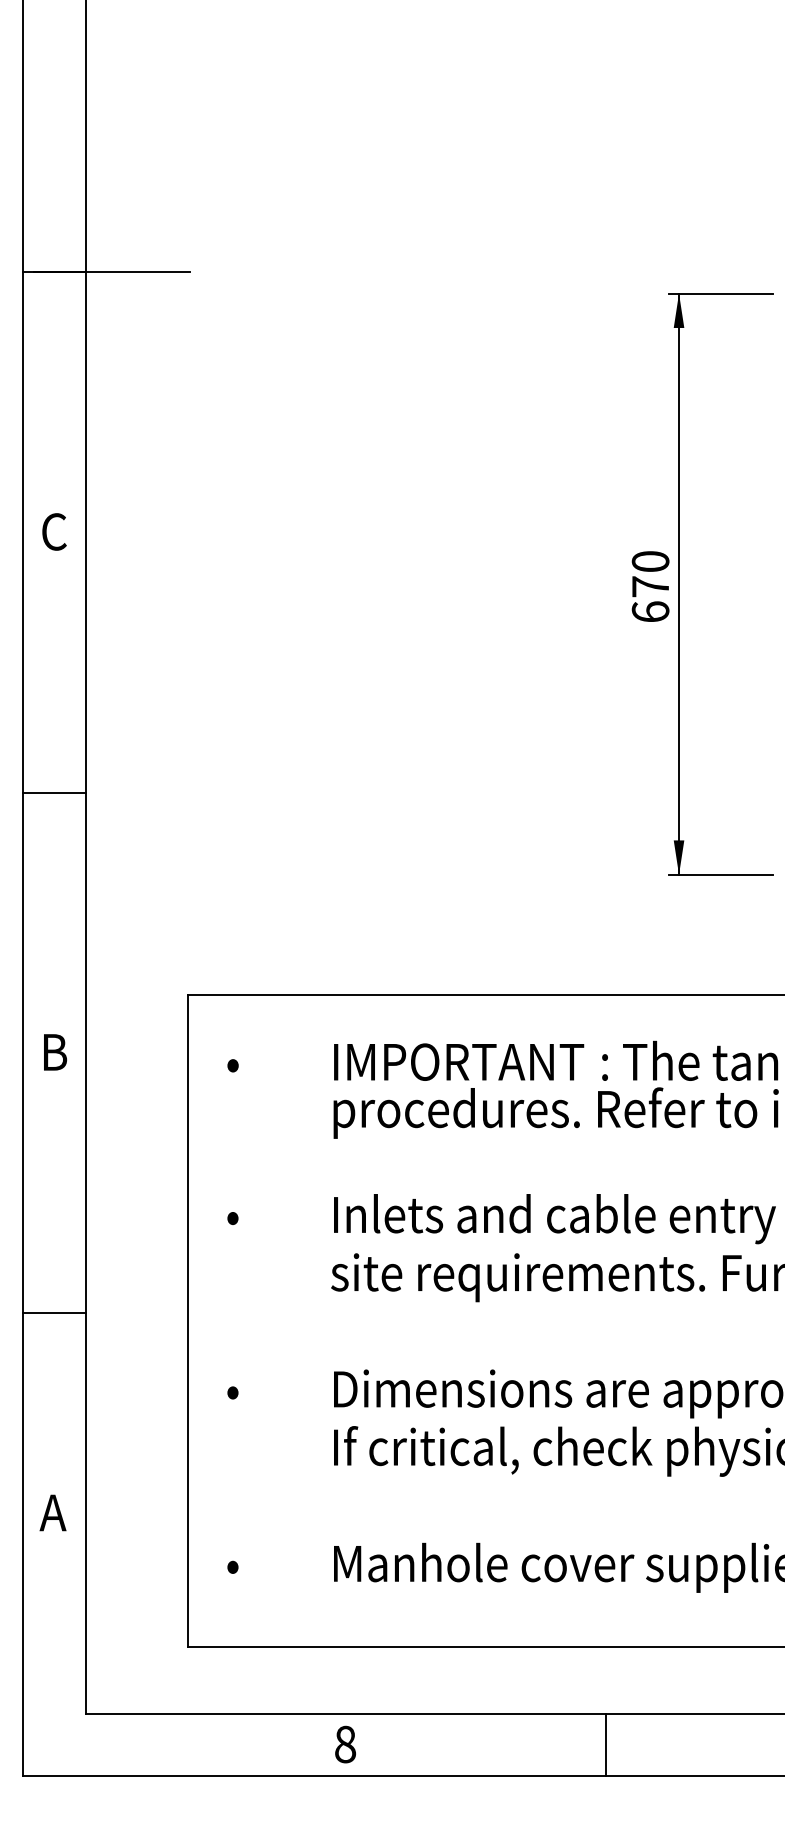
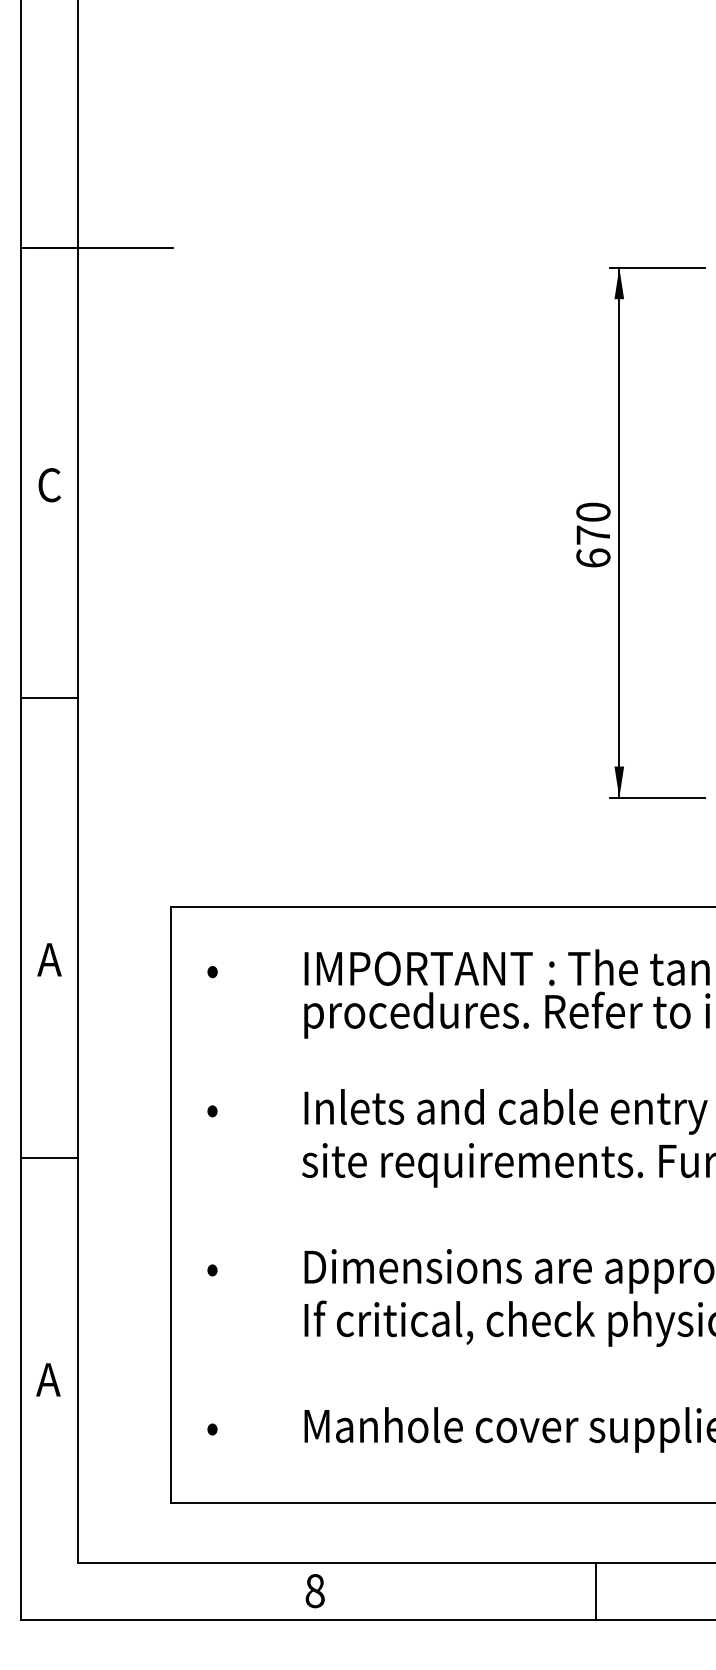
line: (54, 792) -> (49, 697), moved
text: (54, 1052) -> (49, 959), B -> A
line: (54, 1312) -> (49, 1158), moved
line: (605, 1743) -> (595, 1590), moved

